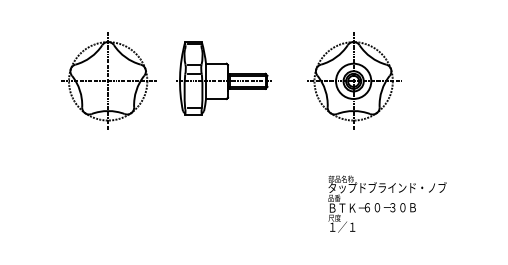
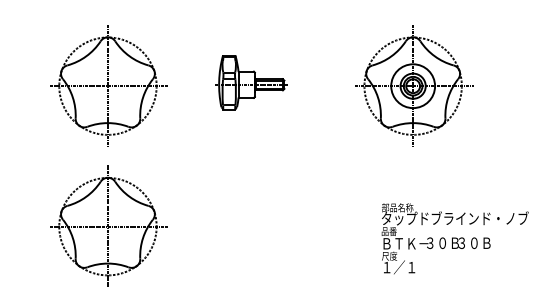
part: (223, 78) -> (251, 82), size x0.6
part: (108, 193) -> (108, 225), added
text: (377, 207) -> (442, 243), ６０－ -> ３０Ｂ

